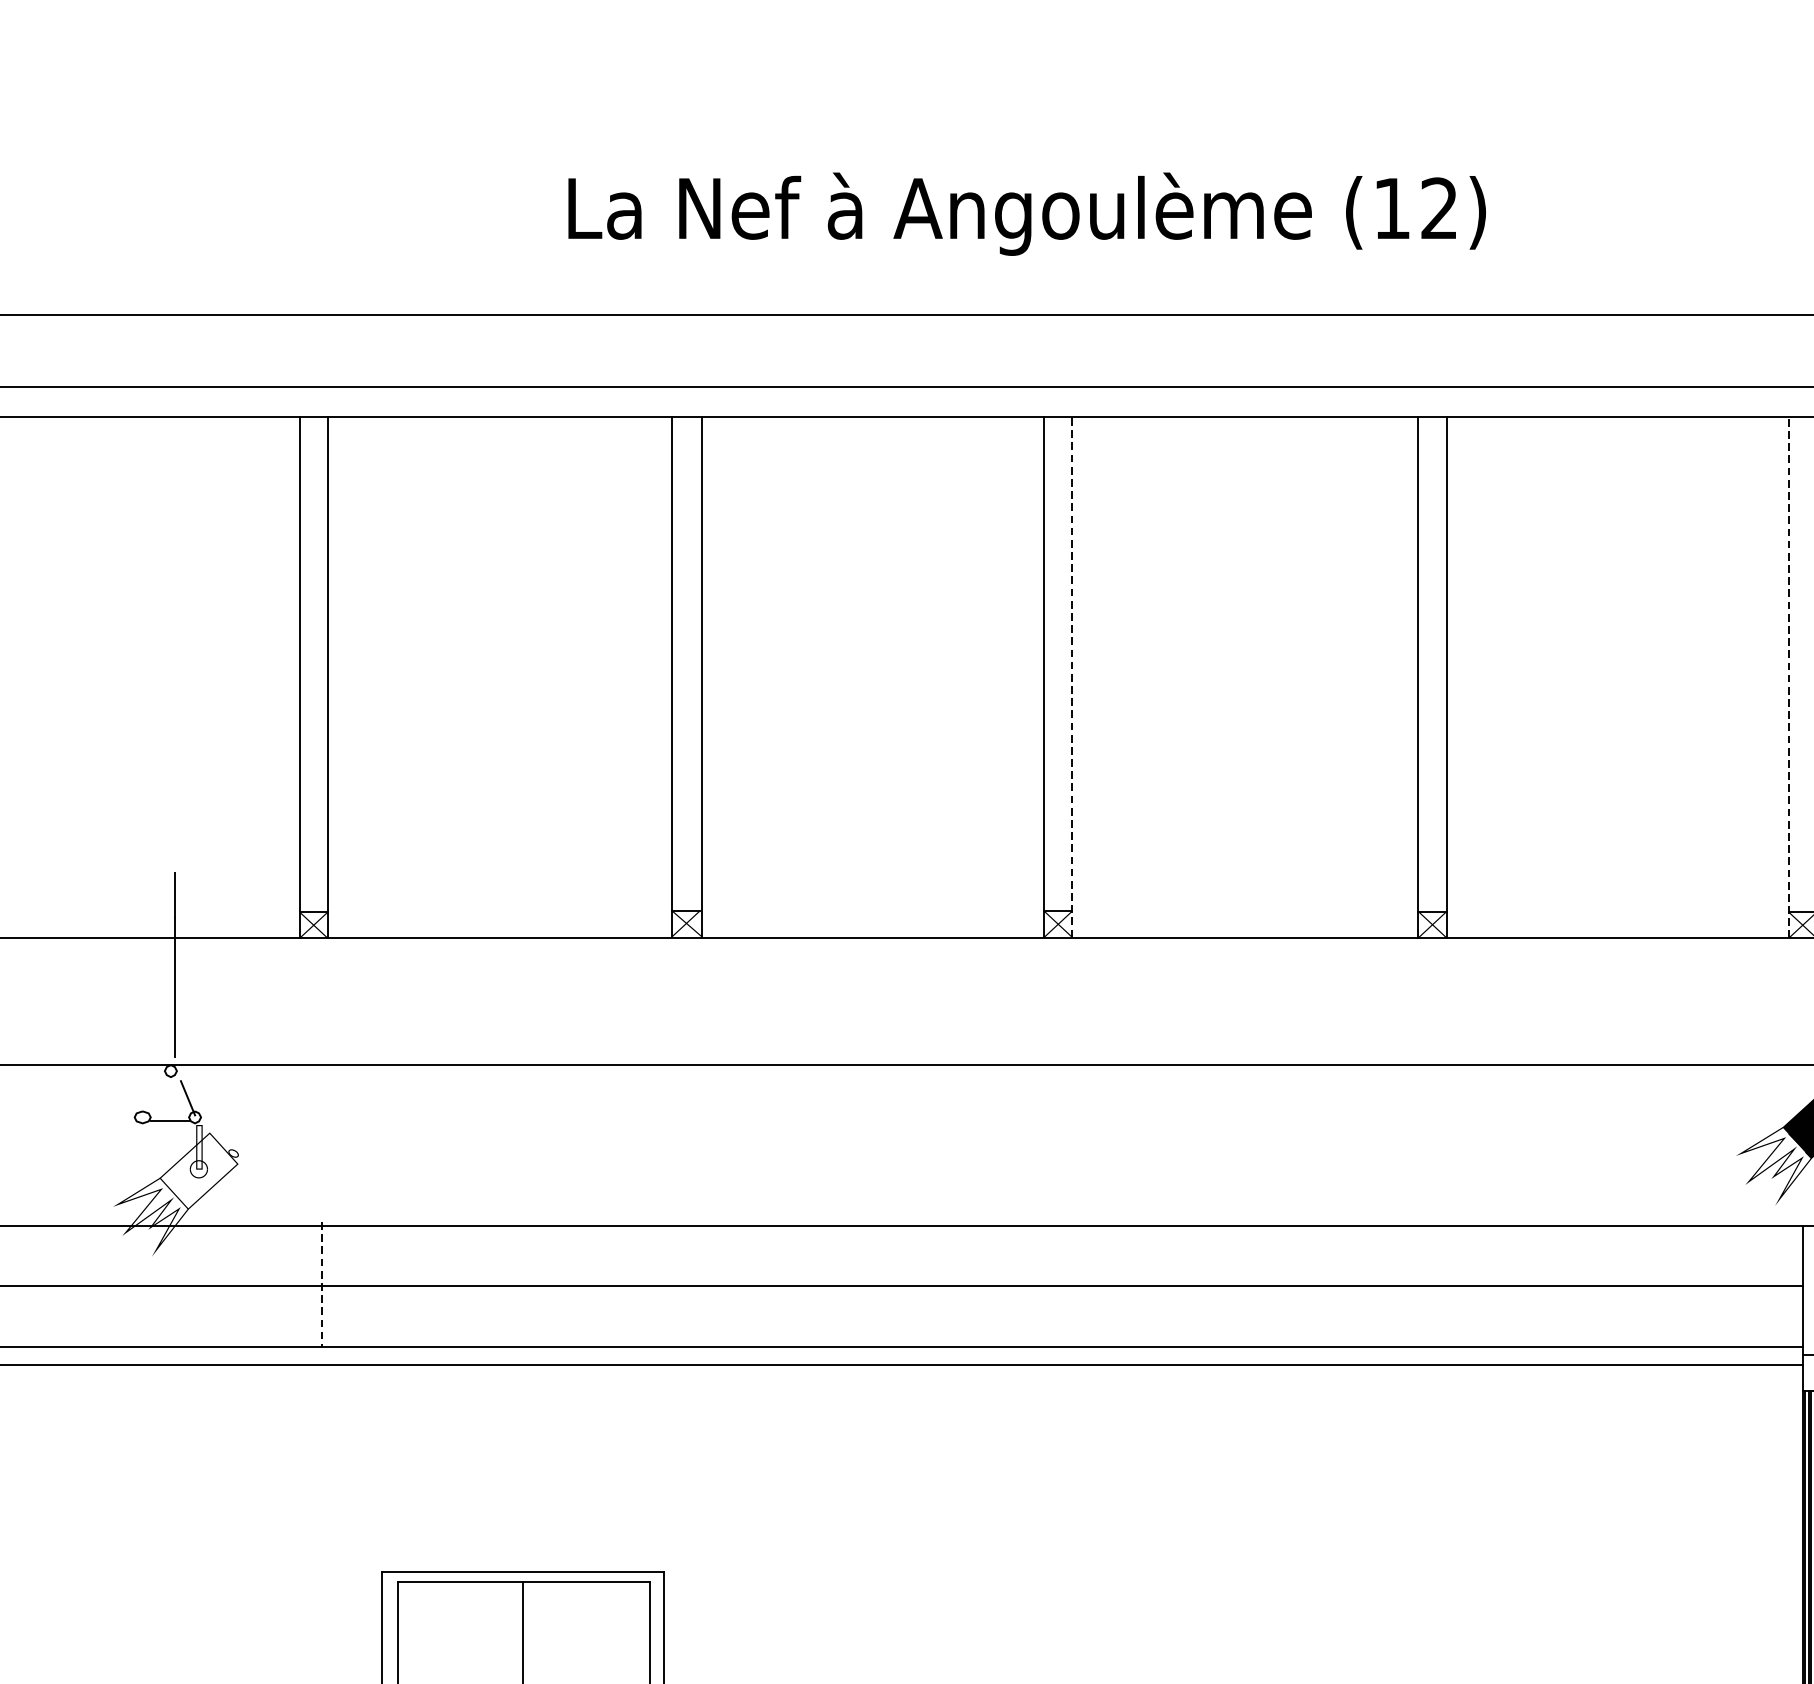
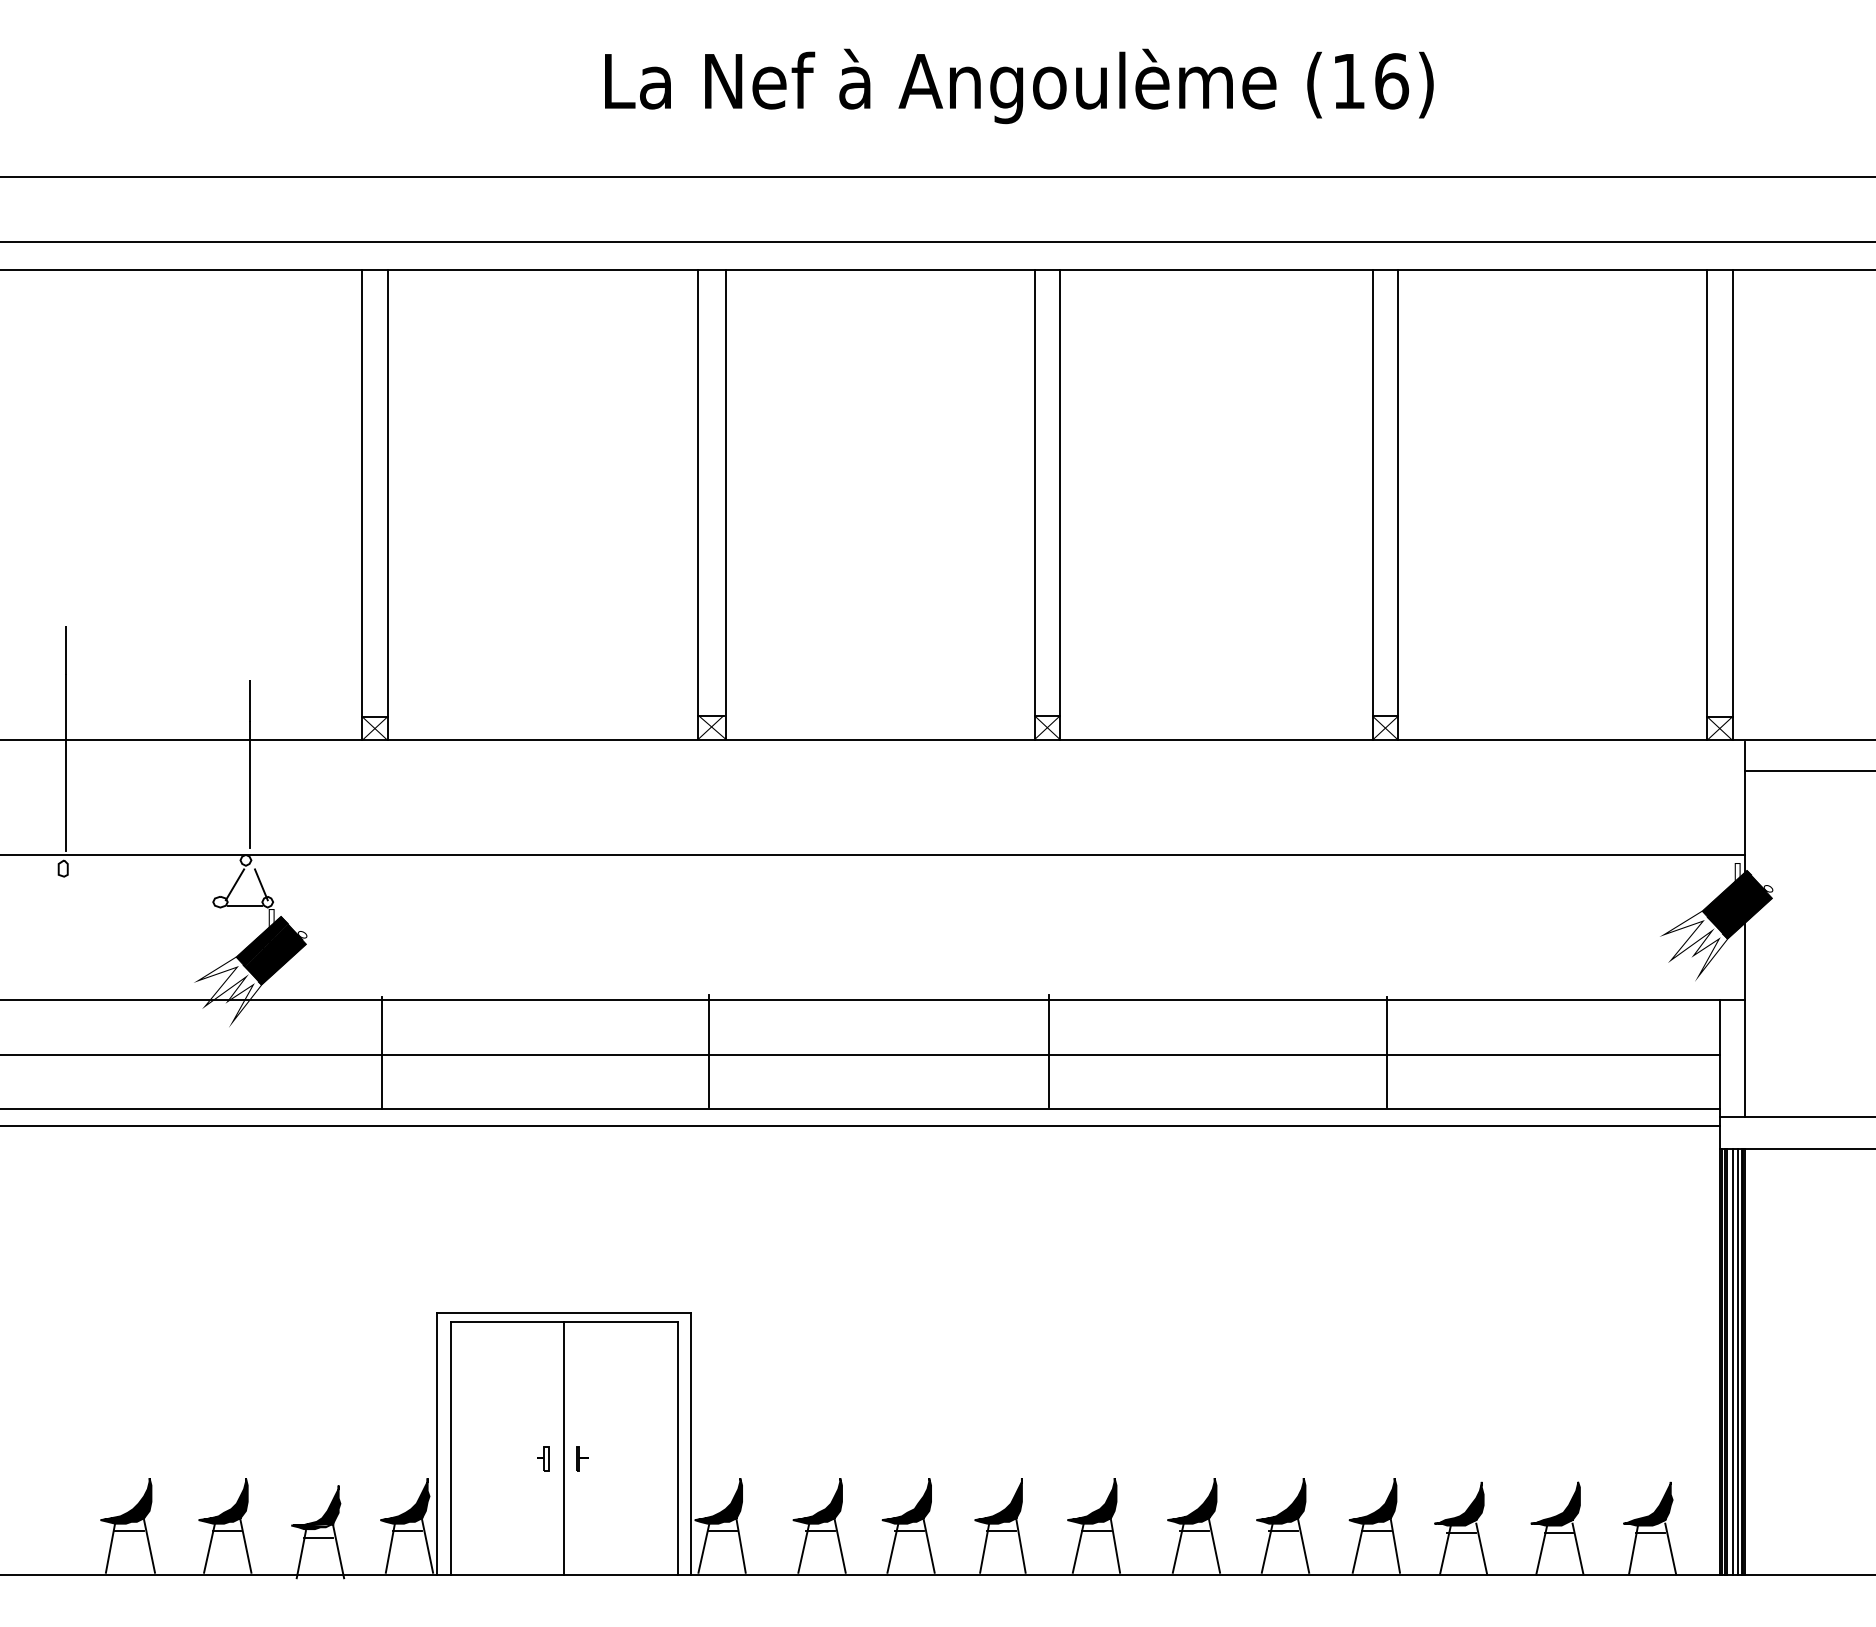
text: (1440, 208) -> (1392, 81), (12) -> (16)
line: (1072, 677) -> (1060, 504), dashed -> solid
line: (1789, 677) -> (1707, 504), dashed -> solid
line: (158, 1097) -> (234, 884), added
hatch: (198, 1170) -> (270, 950), added
line: (684, 1281) -> (709, 1050), added
line: (1060, 1281) -> (1049, 1050), added
line: (1434, 1282) -> (1387, 1051), added
line: (322, 1284) -> (382, 1053), dashed -> solid

